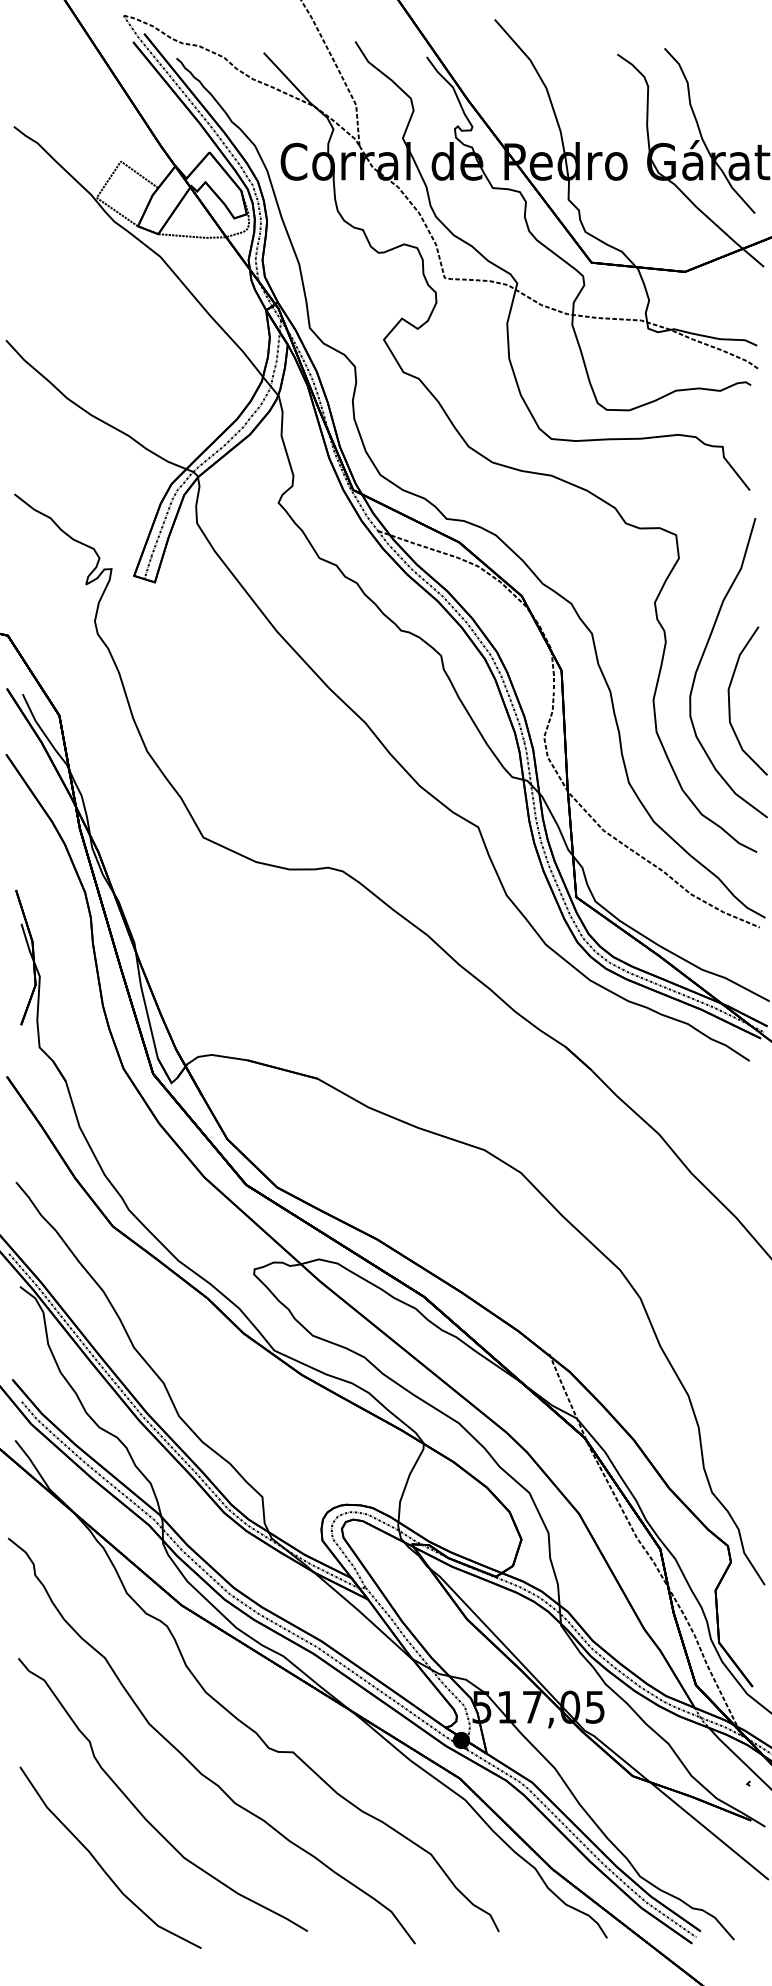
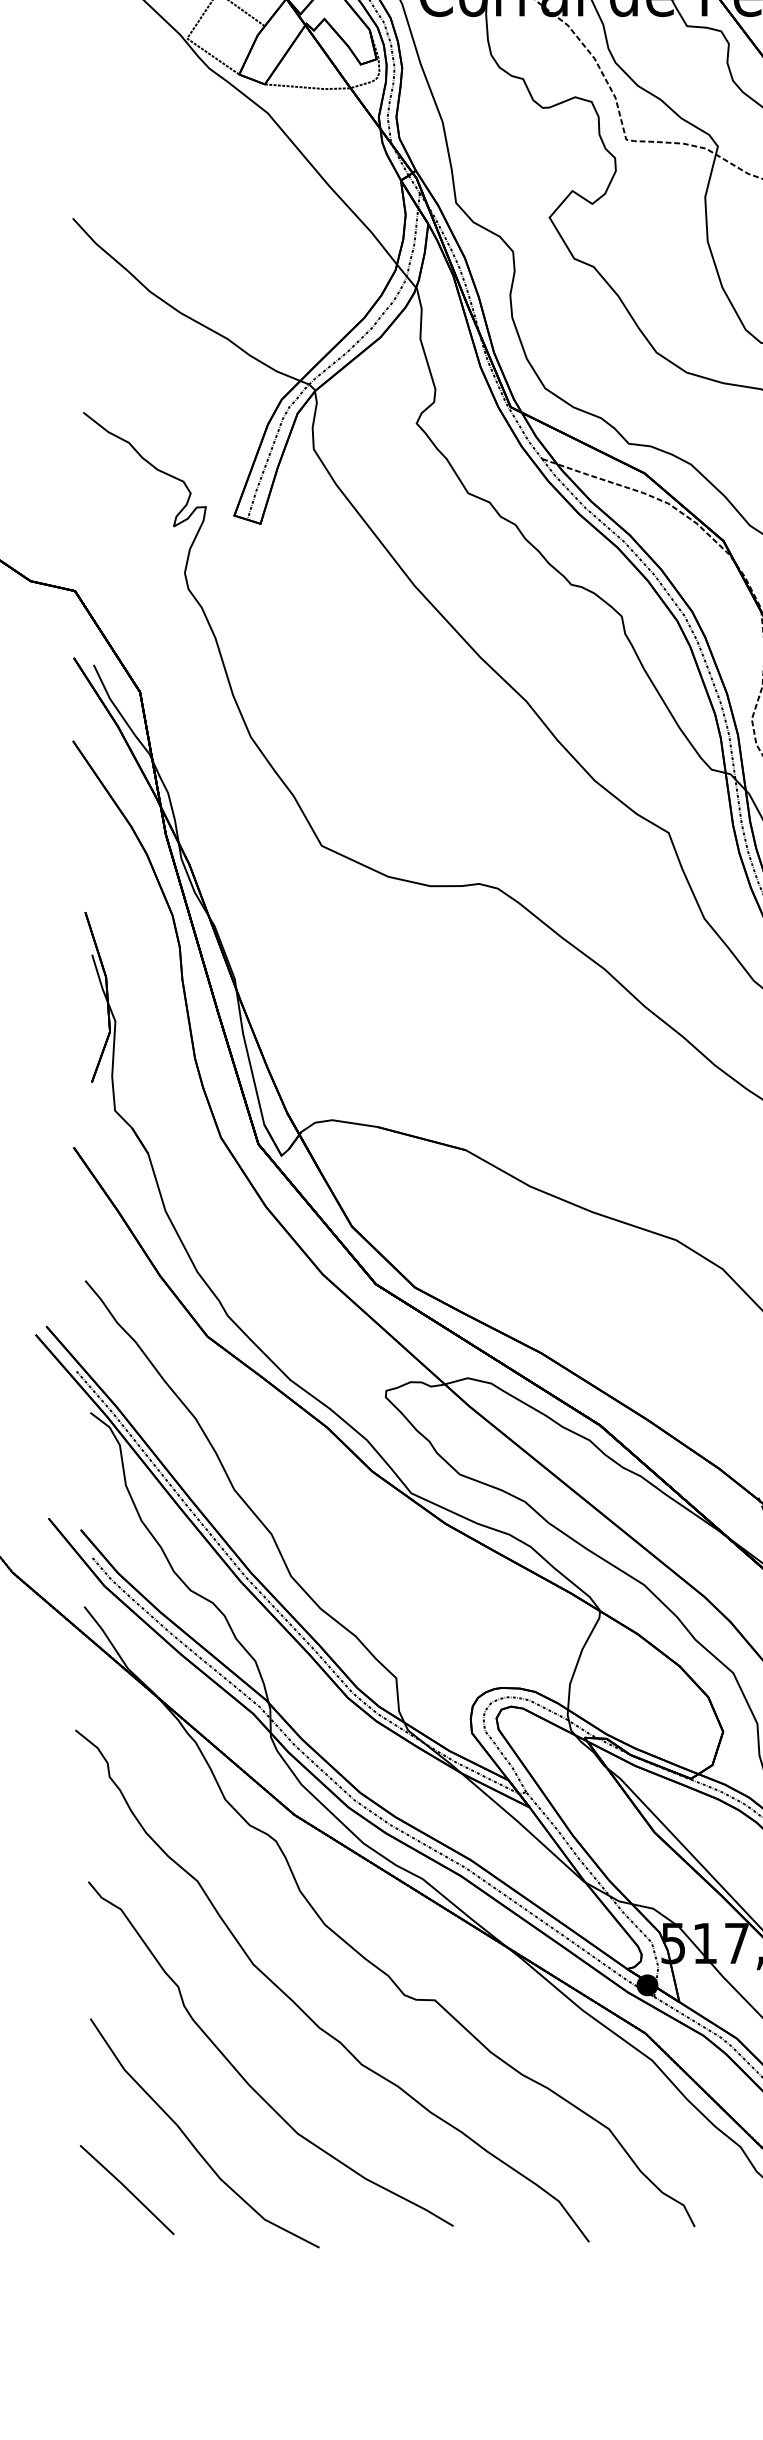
line: (48, 1902) -> (126, 2189), added

